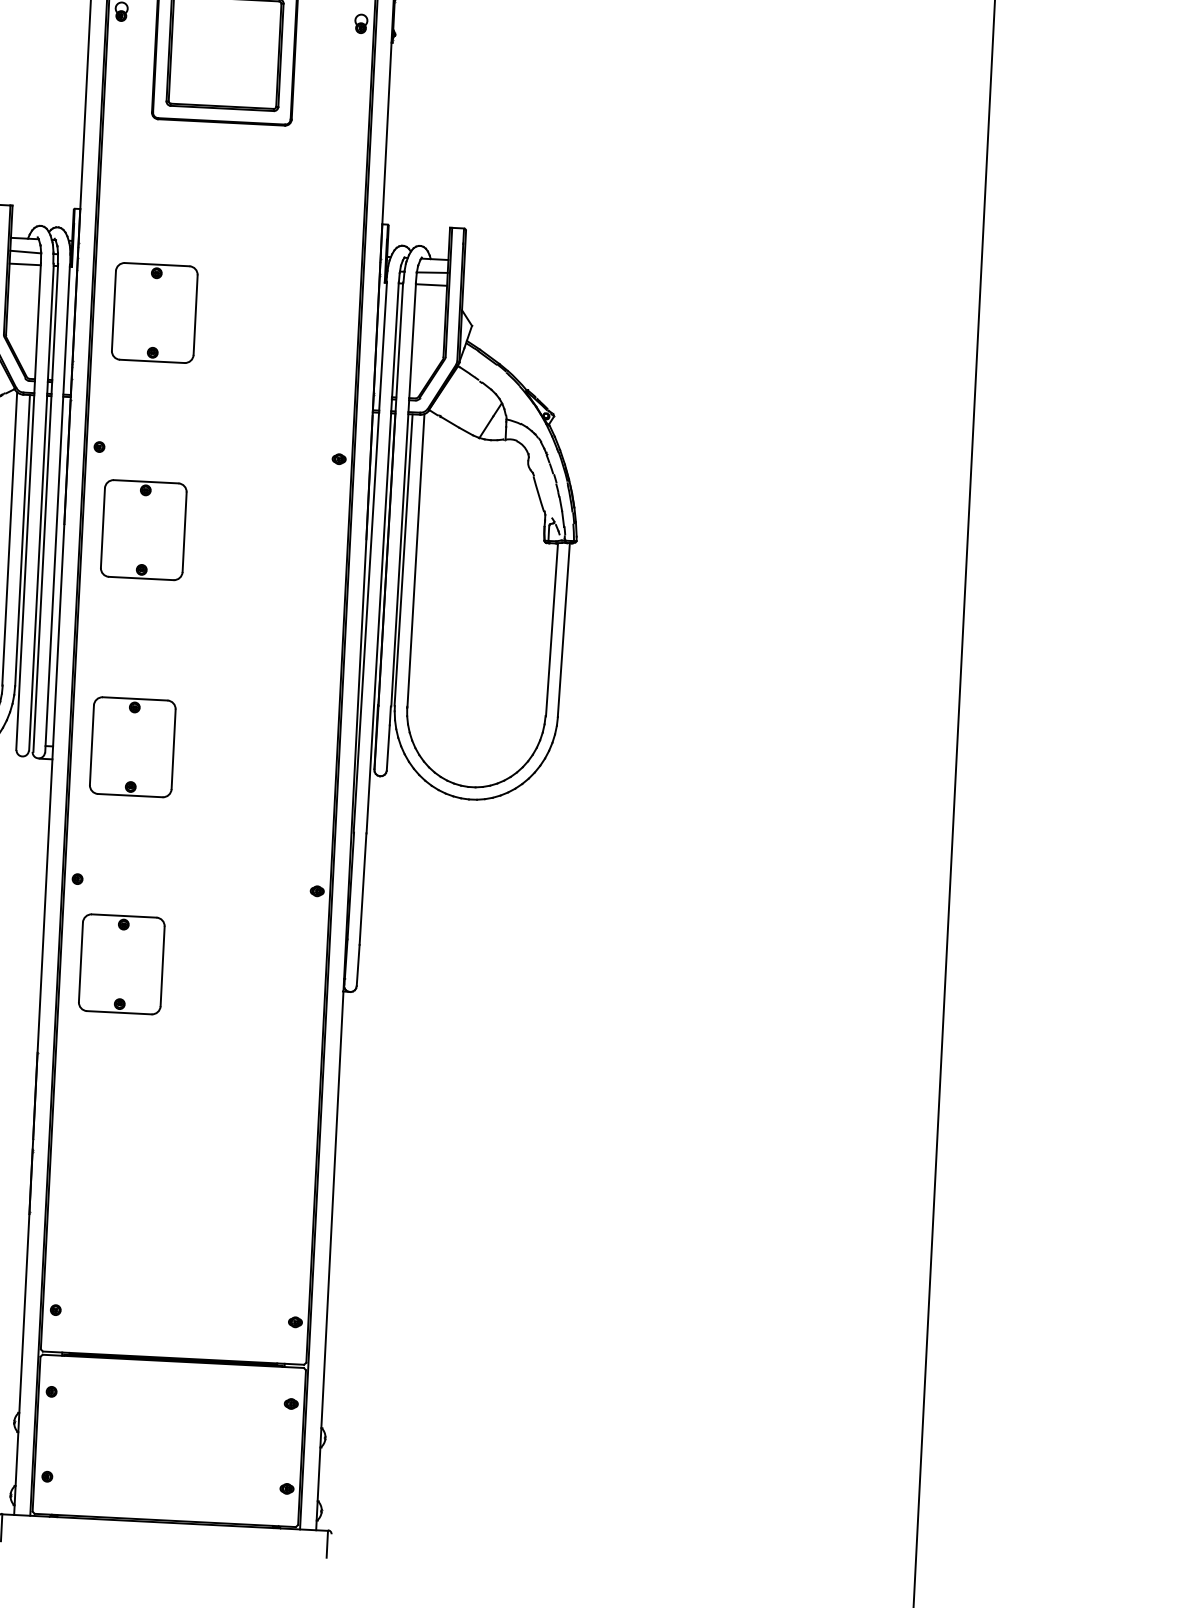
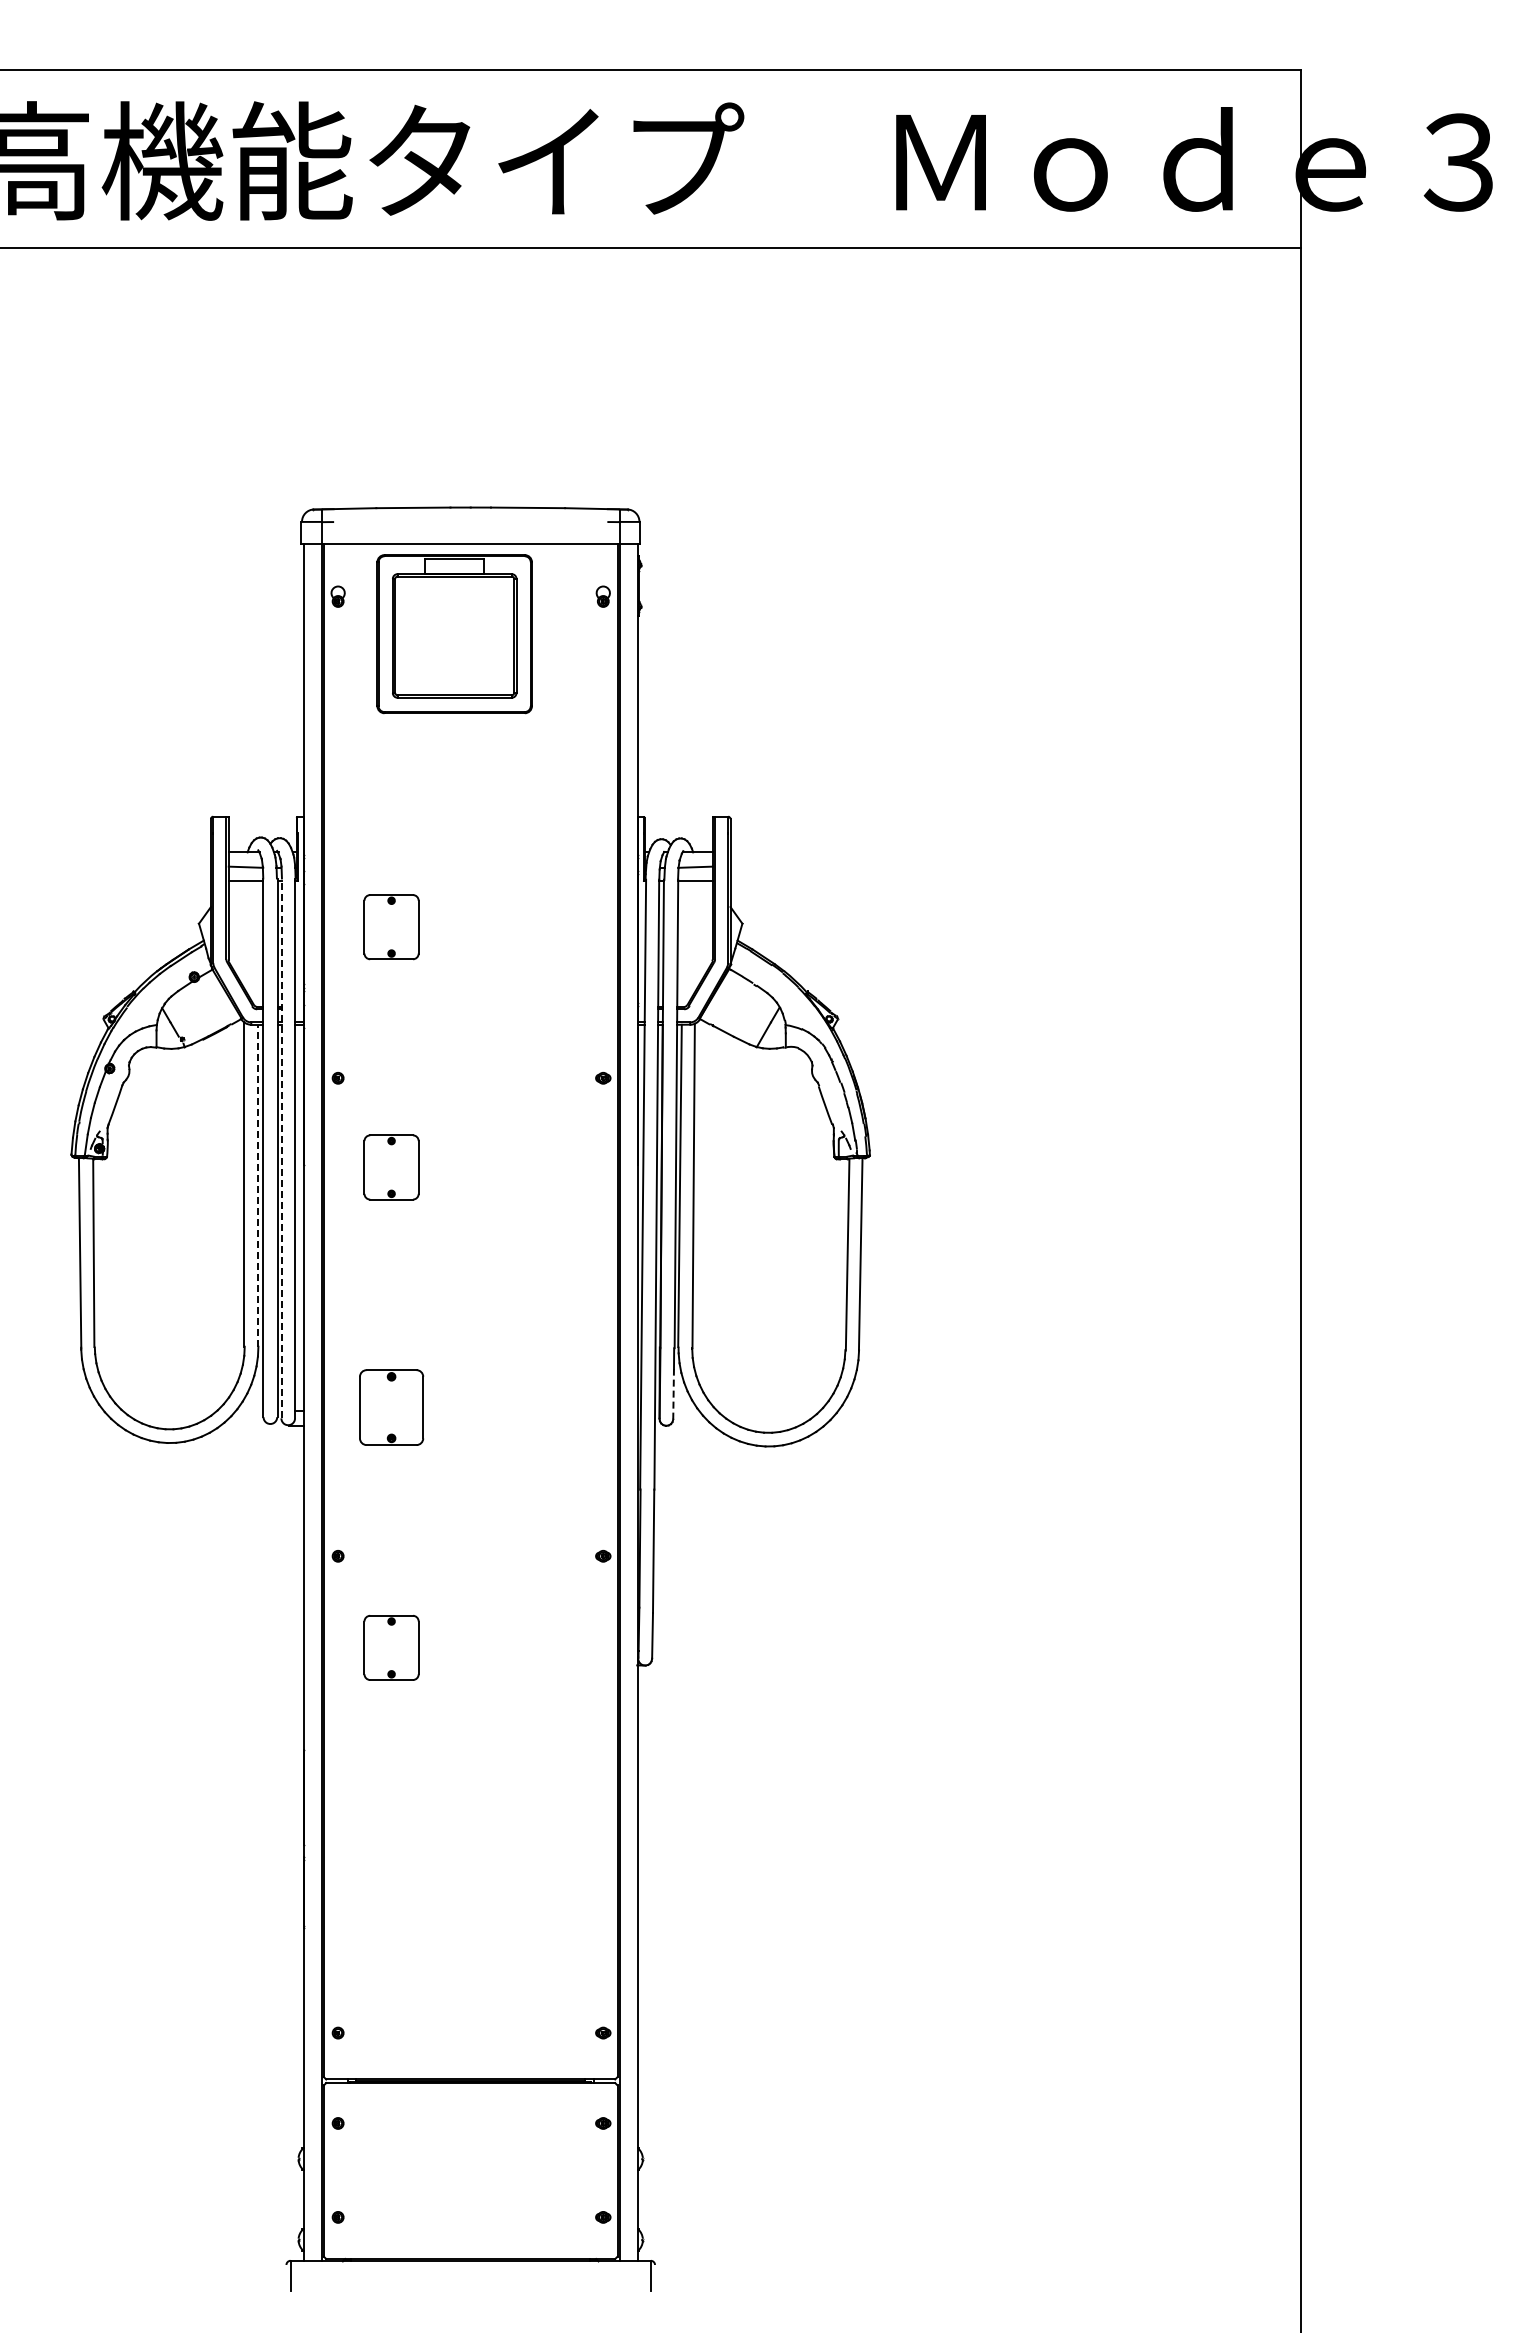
part: (154, 312) -> (391, 926), size x0.6
line: (45, 507) -> (282, 1148), solid -> dashed
part: (143, 530) -> (391, 1167), size x0.6
line: (22, 540) -> (258, 1185), solid -> dashed
part: (132, 747) -> (391, 1407), size x0.7
line: (388, 747) -> (673, 1393), solid -> dashed
part: (121, 964) -> (391, 1647), size x0.6

